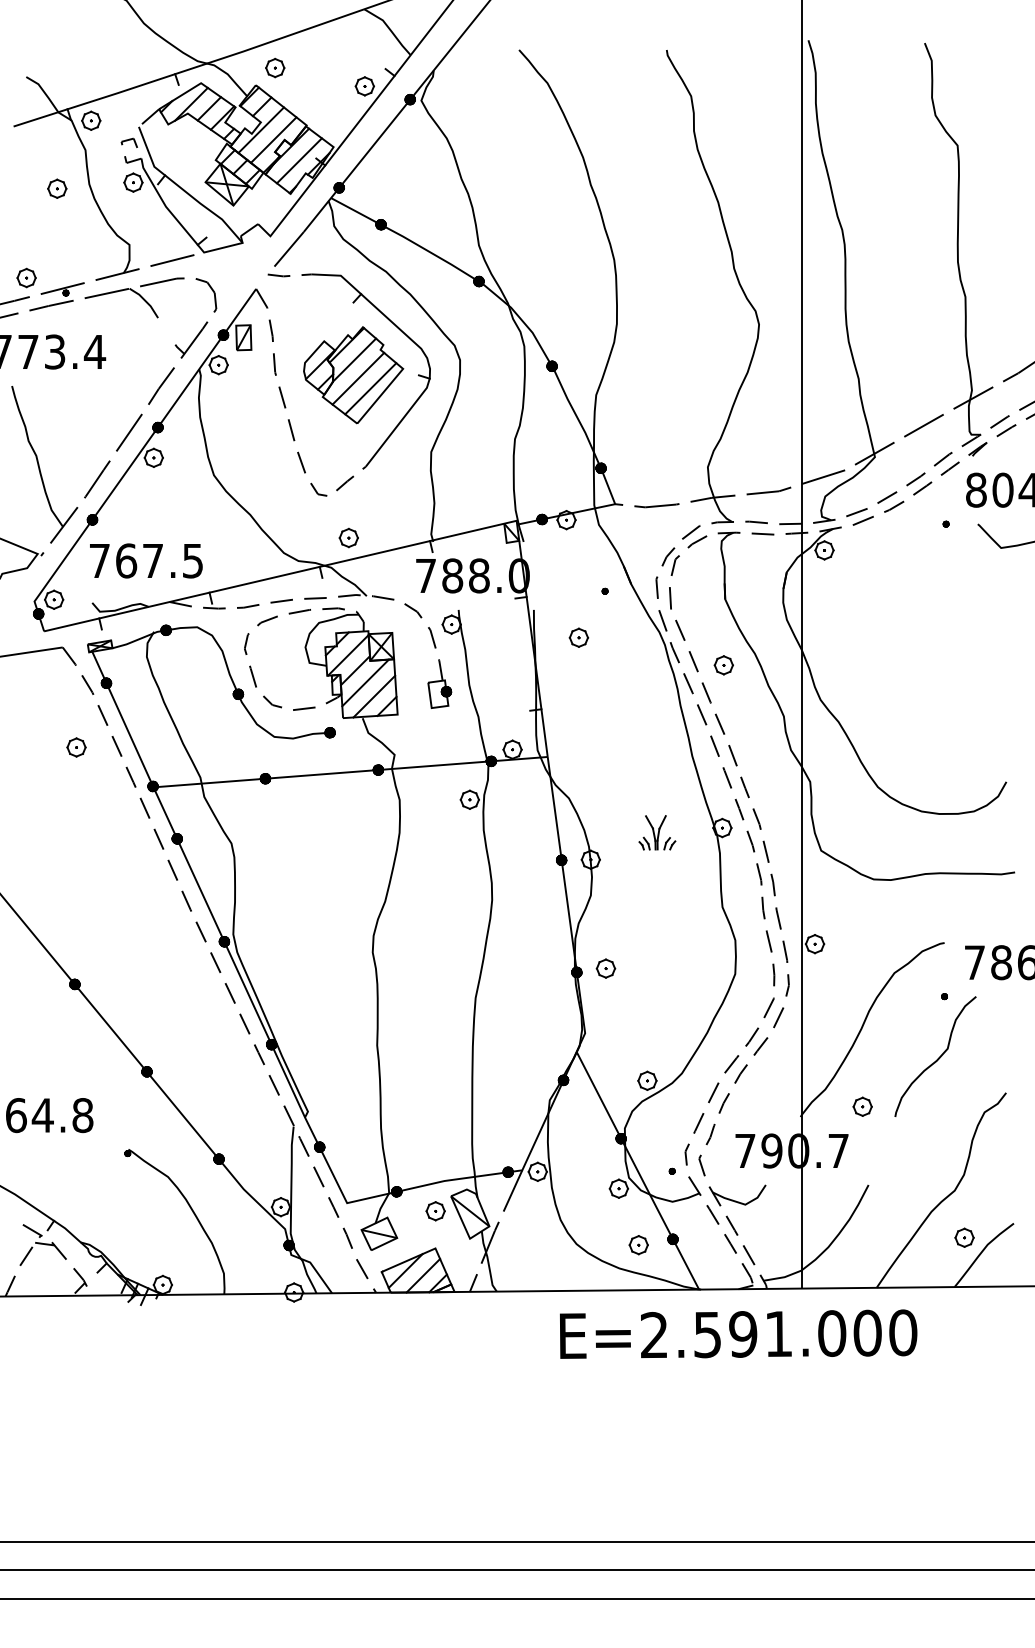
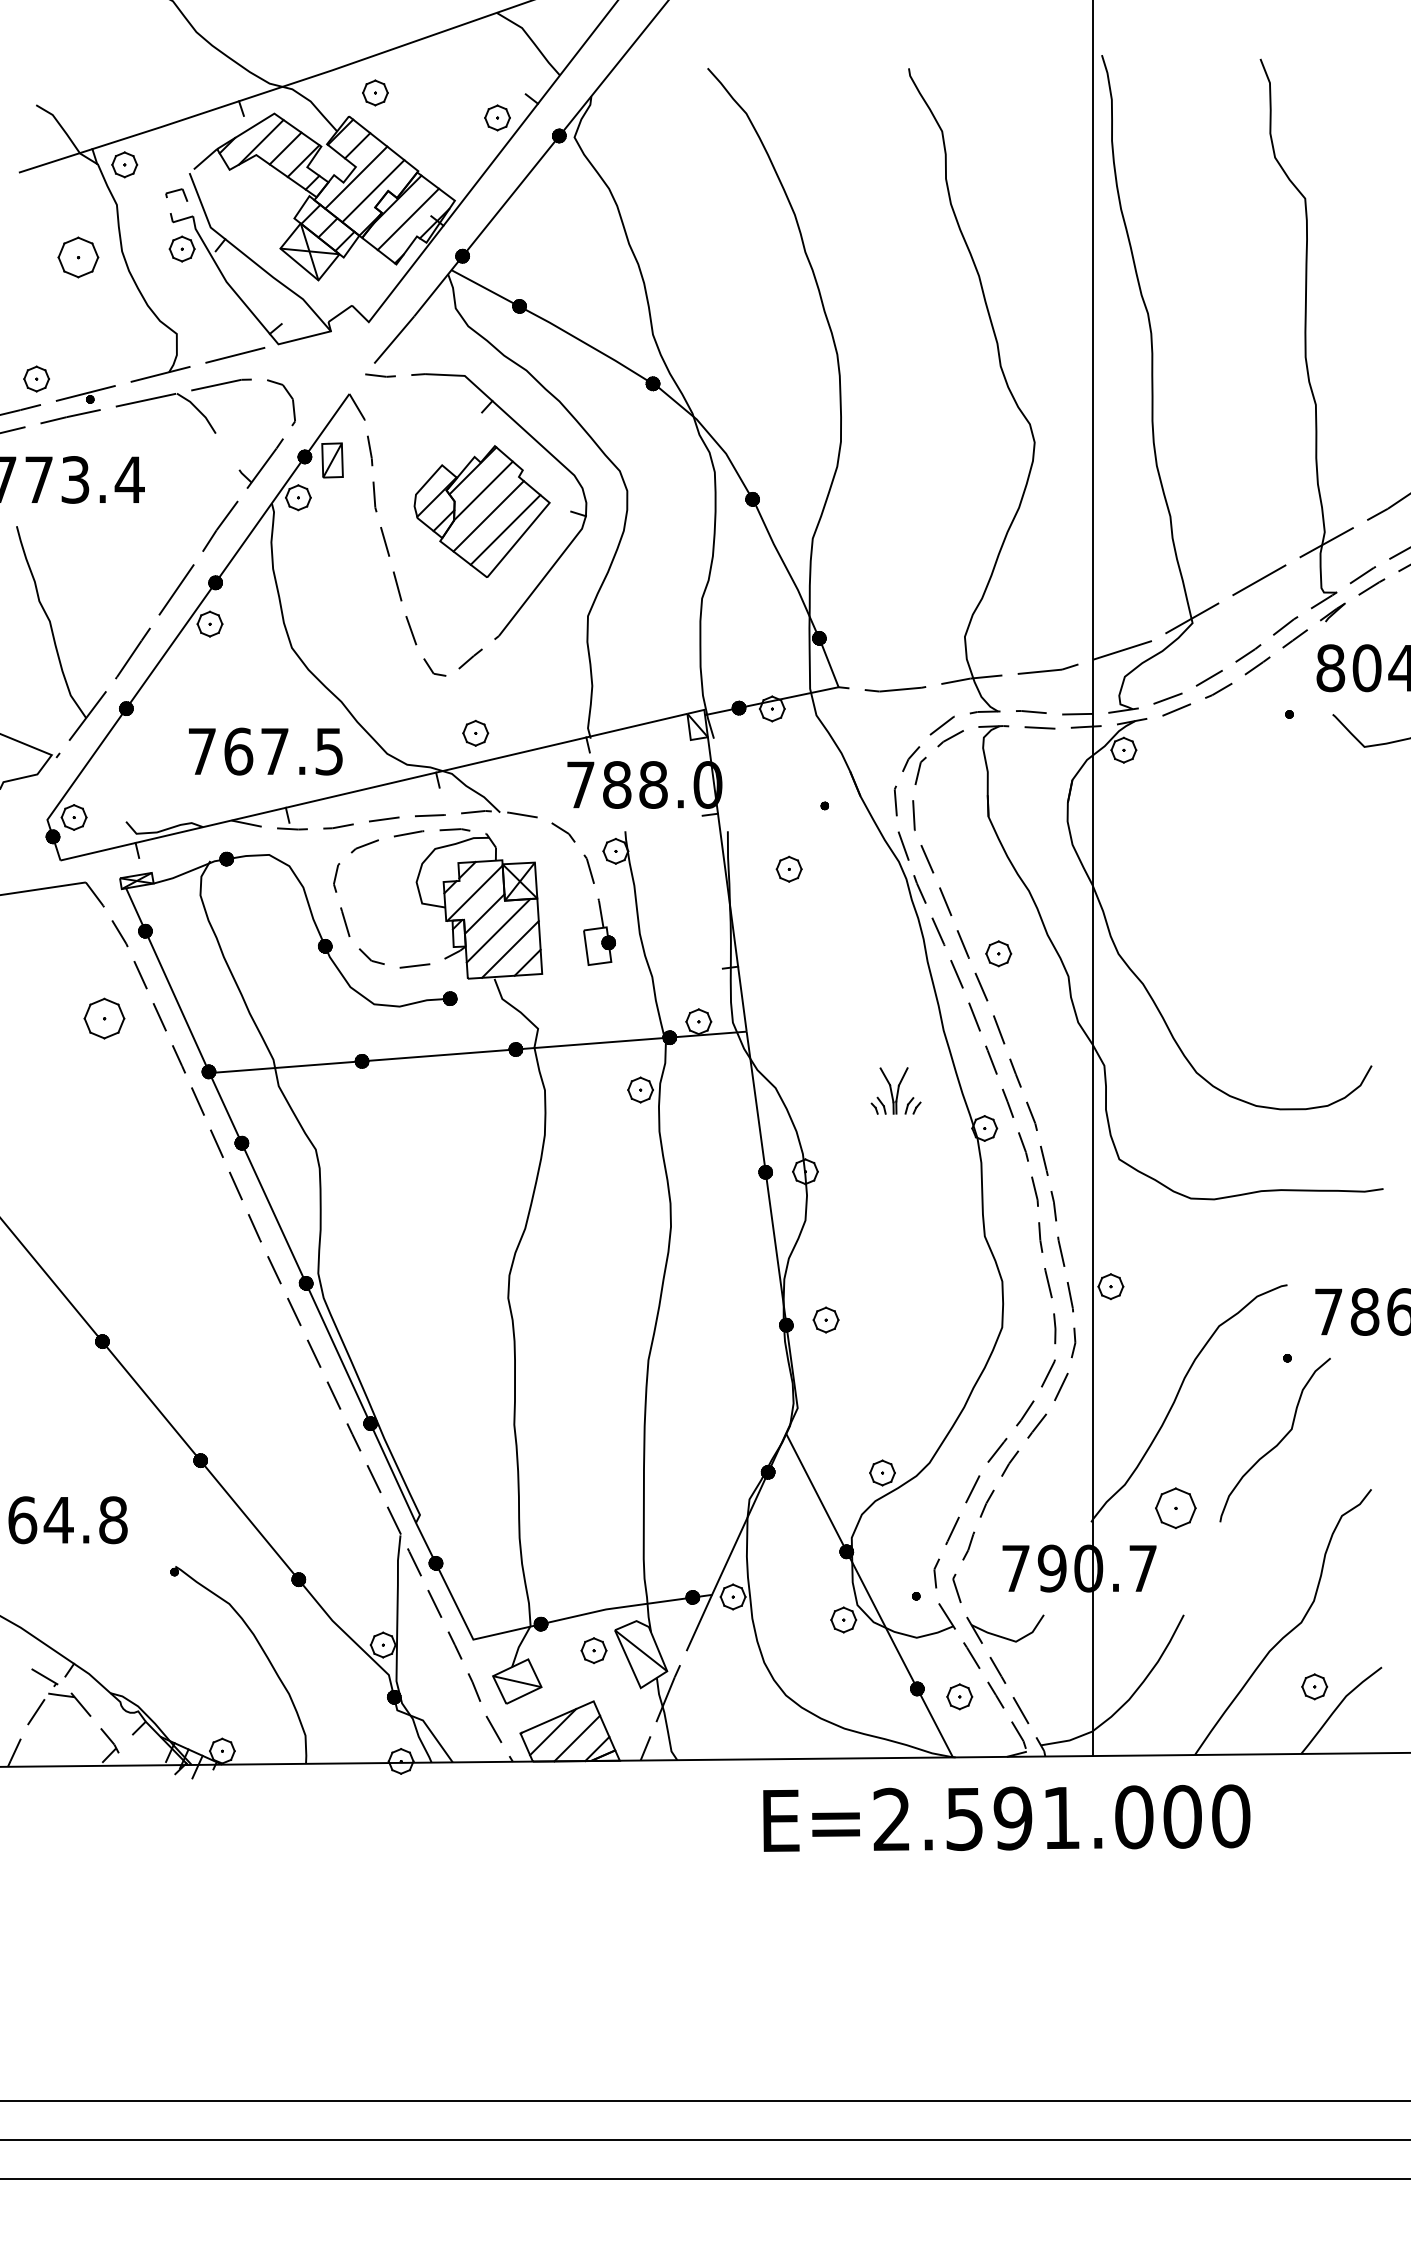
part: (57, 188) -> (78, 257), size x1.6
text: (146, 560) -> (265, 751), moved
part: (723, 665) -> (998, 953), moved
part: (76, 747) -> (104, 1018), size x1.6
part: (656, 832) -> (895, 1090), moved
part: (862, 1106) -> (1175, 1508), size x1.6
part: (638, 1244) -> (959, 1696), moved

